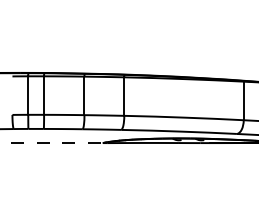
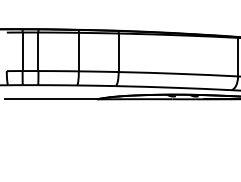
line: (59, 143) -> (53, 99), dashed -> solid

